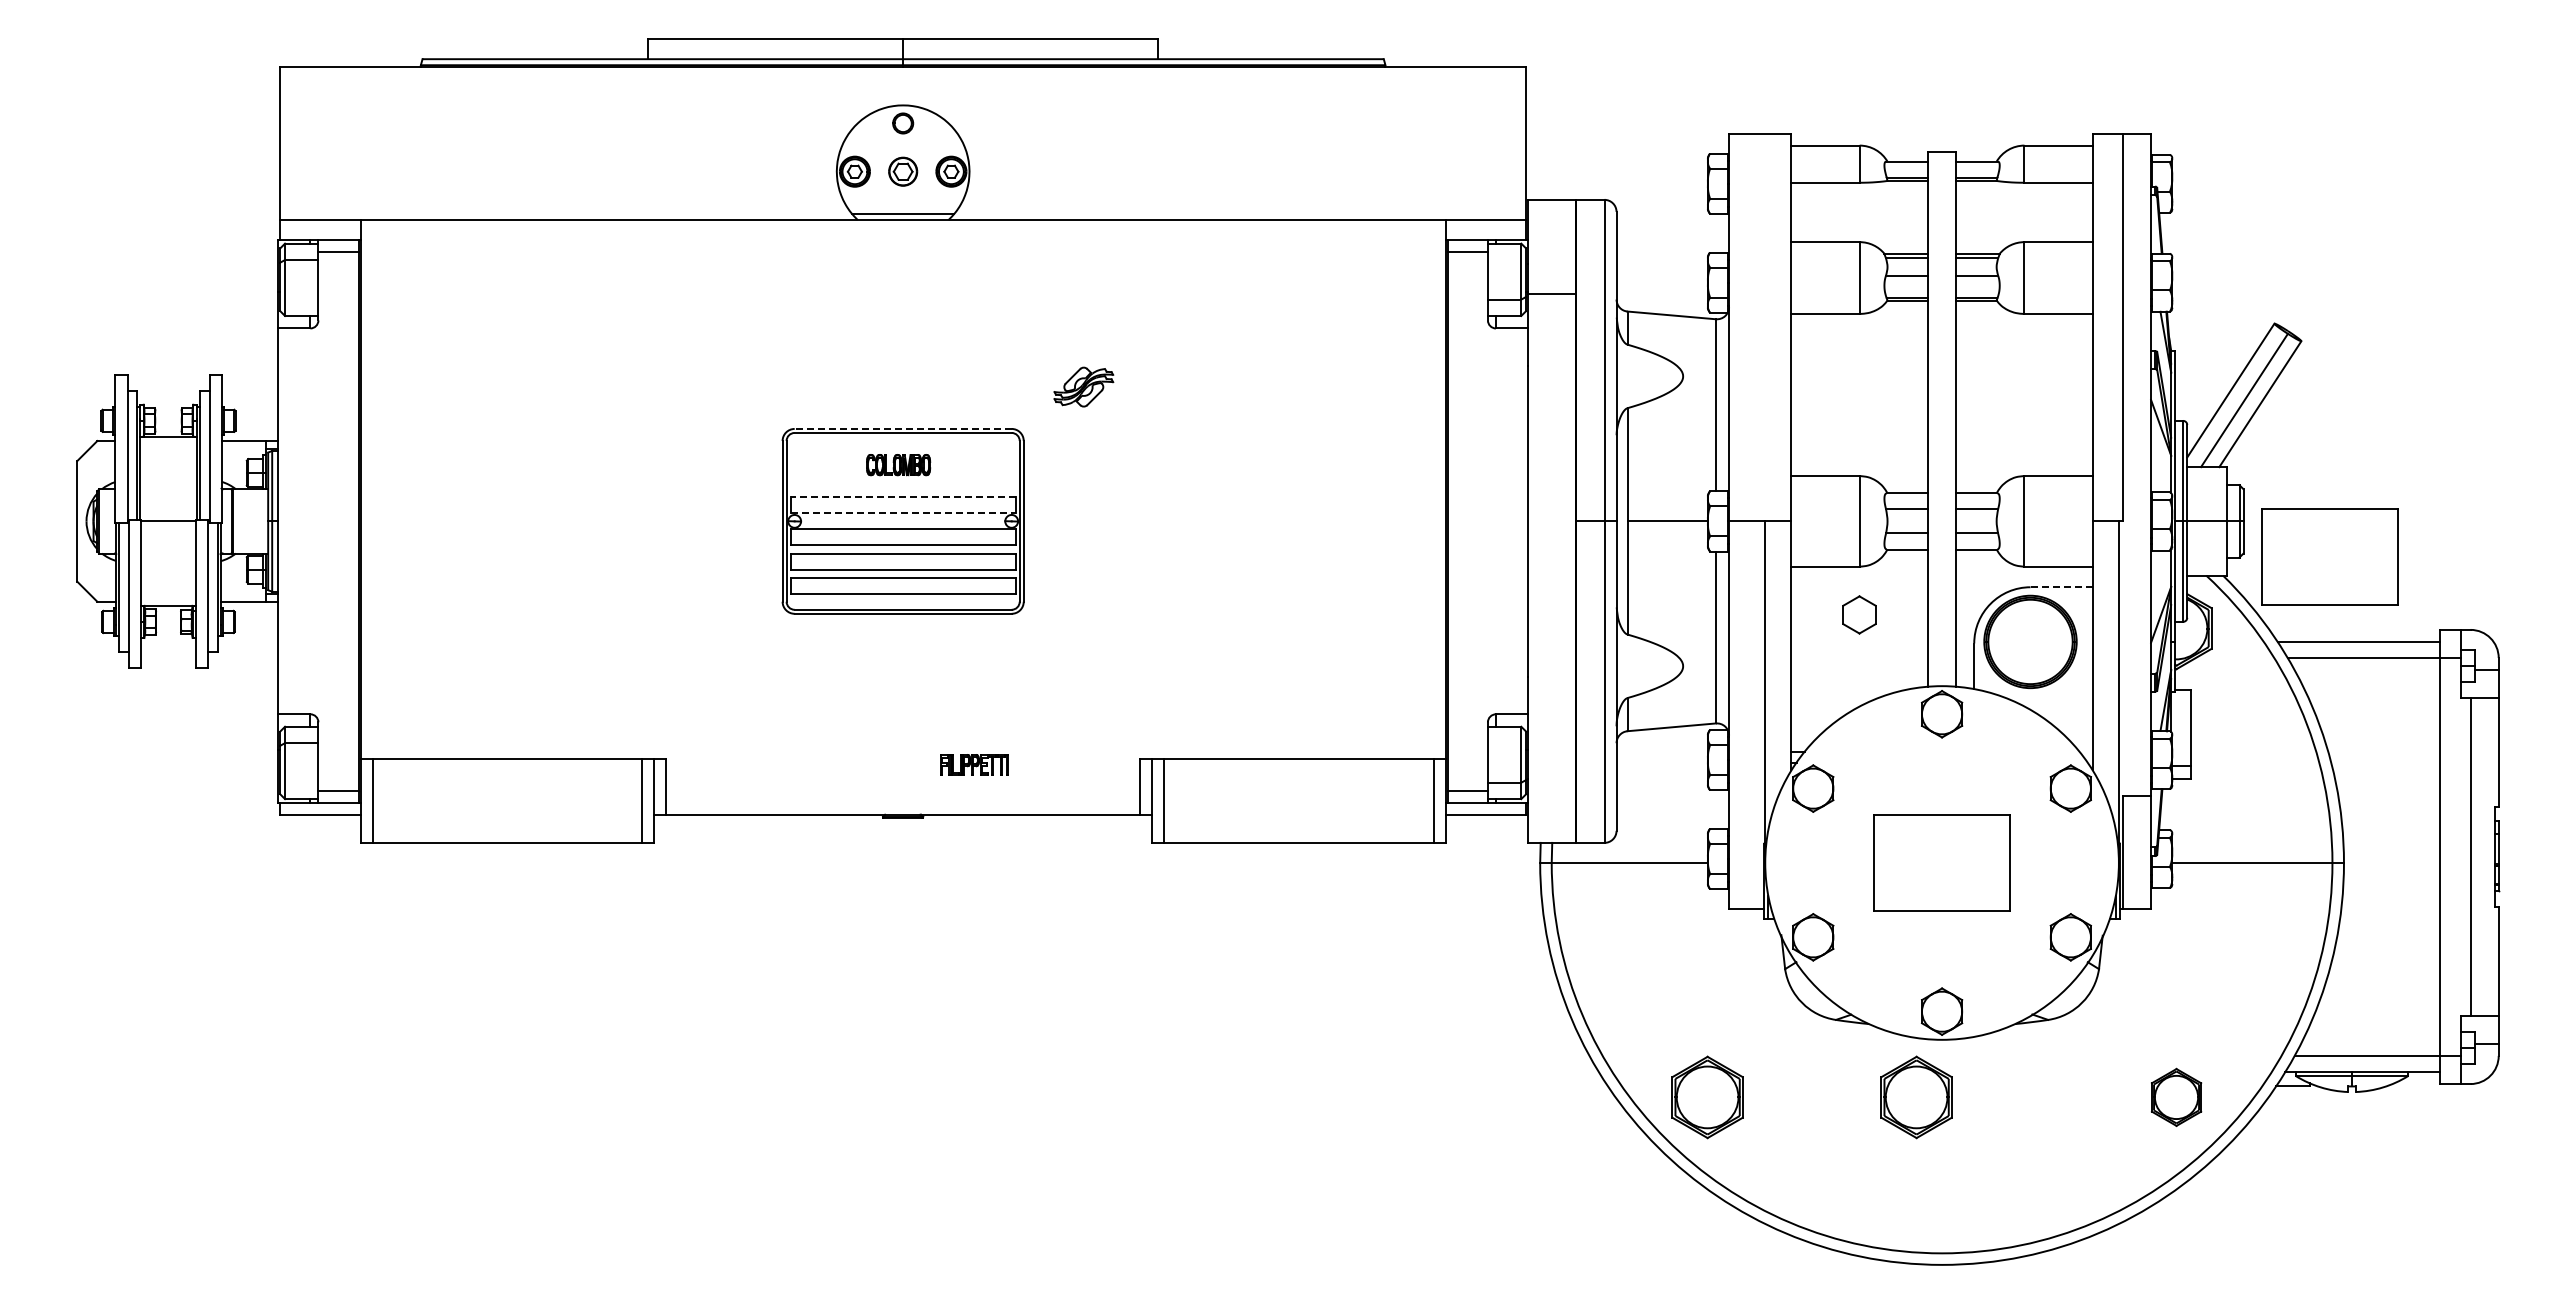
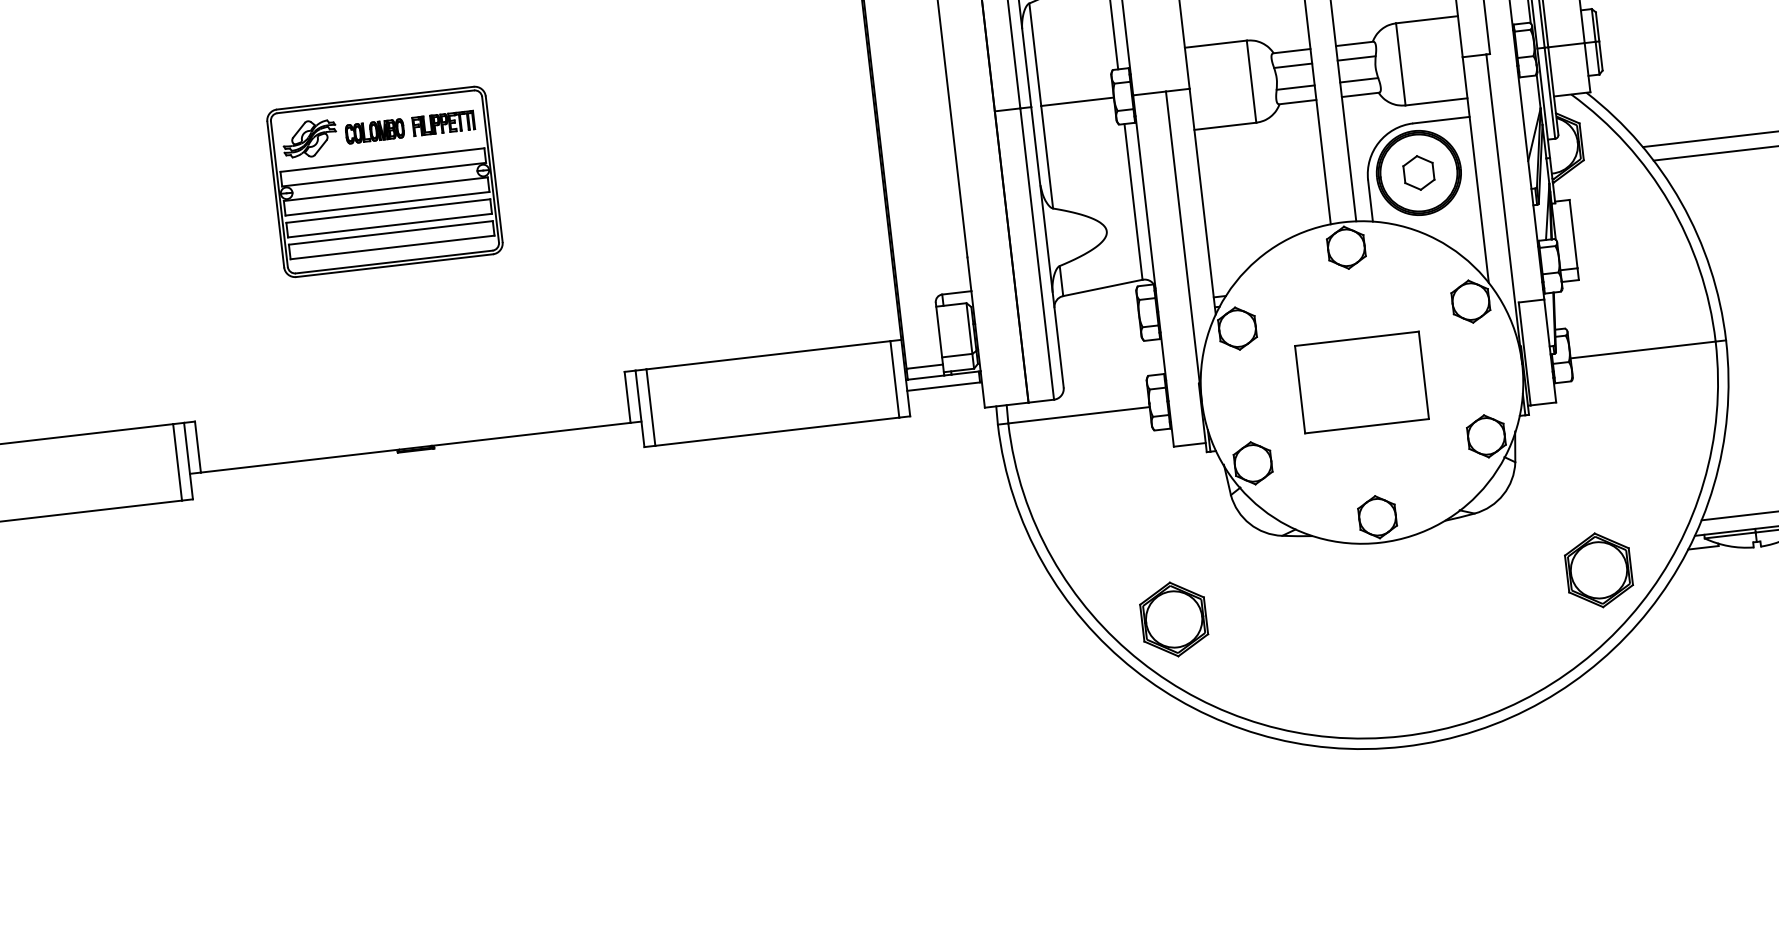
part: (1083, 386) -> (309, 138), moved
line: (903, 428) -> (375, 97), dashed -> solid
line: (903, 497) -> (382, 160), dashed -> solid
line: (903, 513) -> (384, 174), dashed -> solid
part: (2329, 556) -> (1680, 64), removed
line: (2062, 587) -> (1442, 120), dashed -> solid
part: (1859, 614) -> (1418, 172), moved
part: (974, 764) -> (443, 122), moved
part: (1916, 1097) -> (1363, 597), removed
part: (2176, 1097) -> (1598, 570), size x1.43

